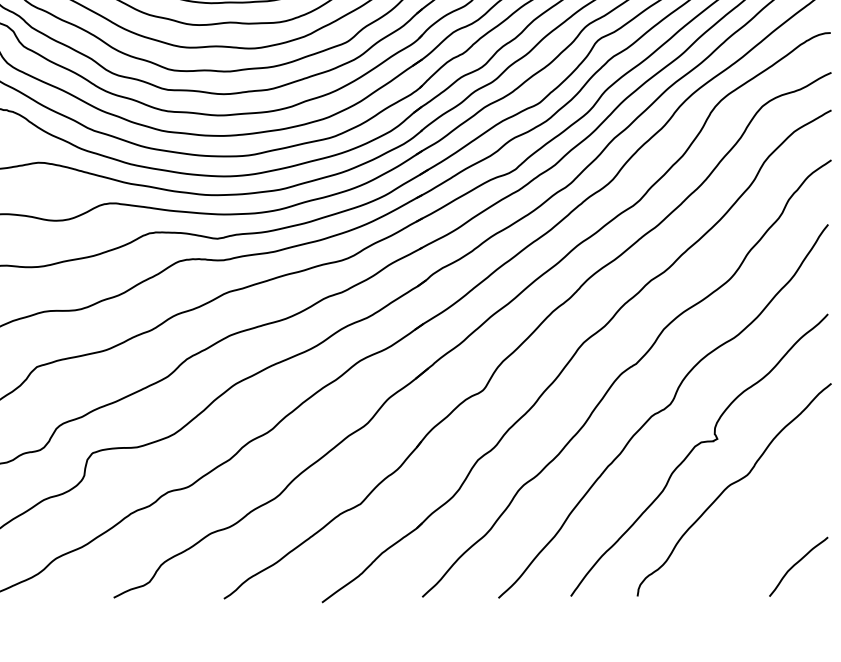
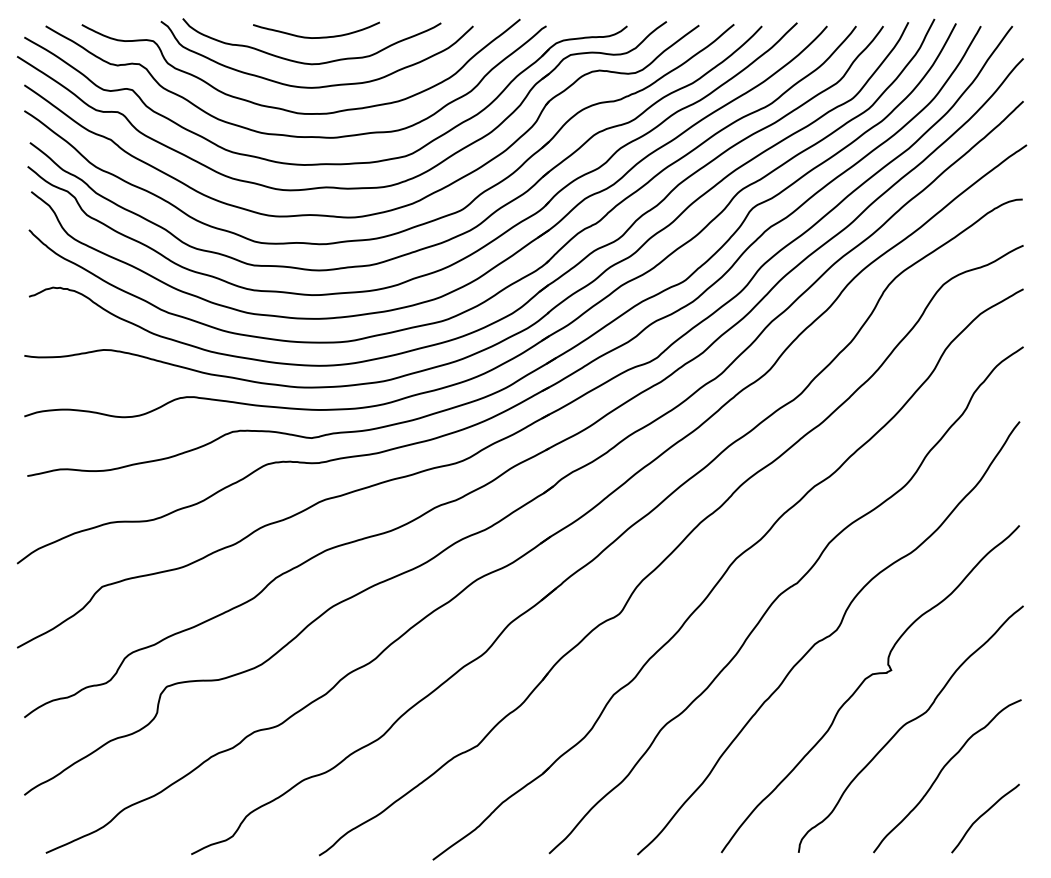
curve: (760, 527) -> (941, 772), added

